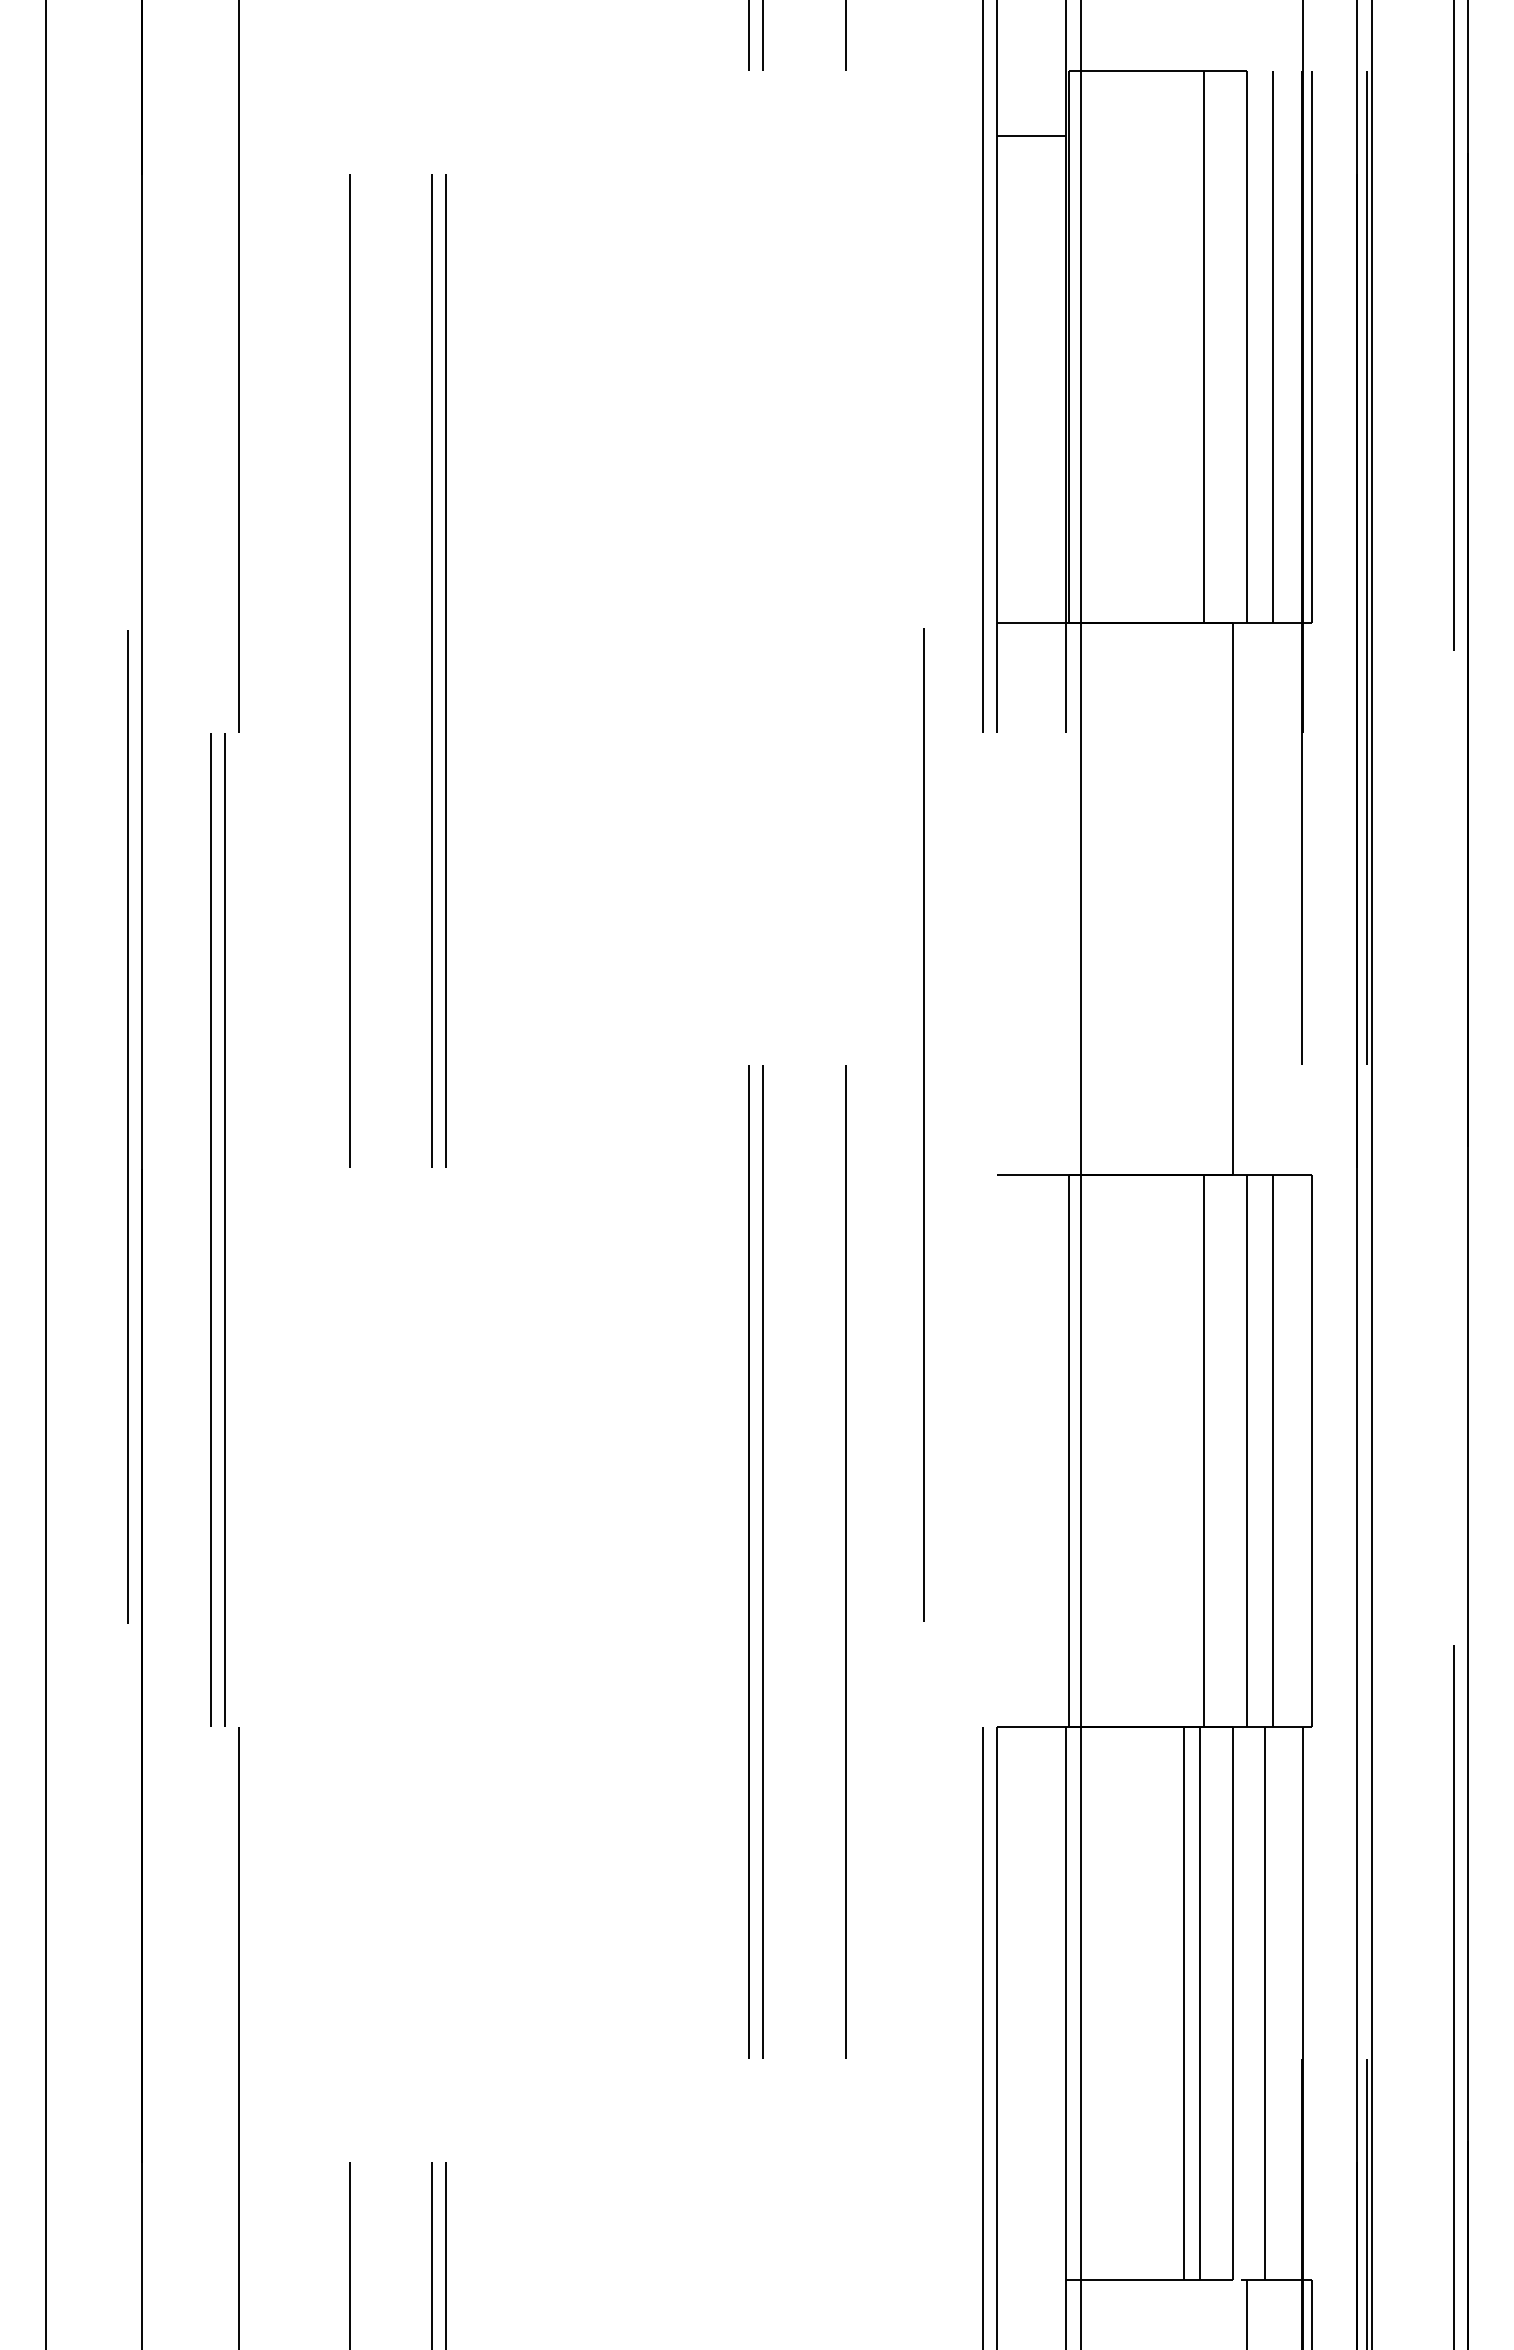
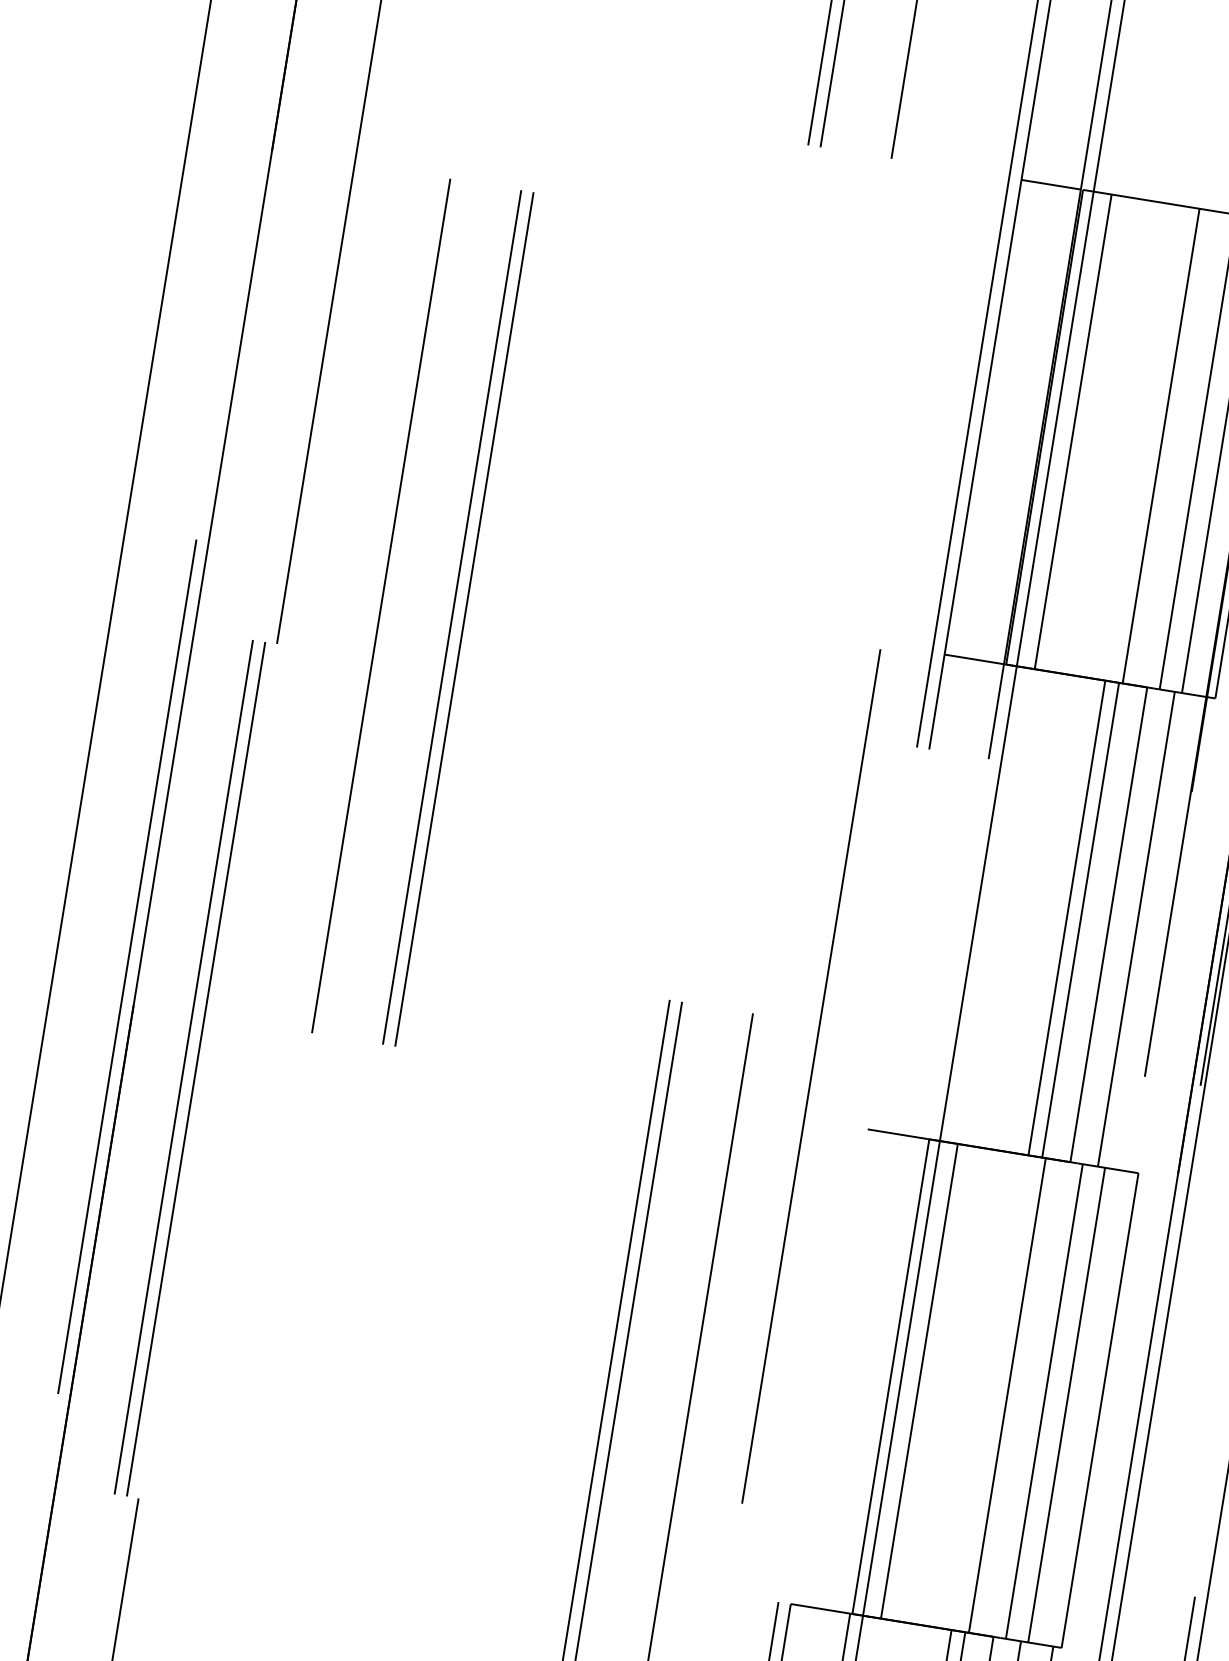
line: (1031, 135) -> (1050, 184), moved
line: (1102, 346) -> (1073, 431), added
line: (1184, 898) -> (1067, 917), added
line: (1200, 898) -> (1080, 919), added
line: (1265, 898) -> (1136, 928), added
line: (1102, 1451) -> (919, 1381), added

